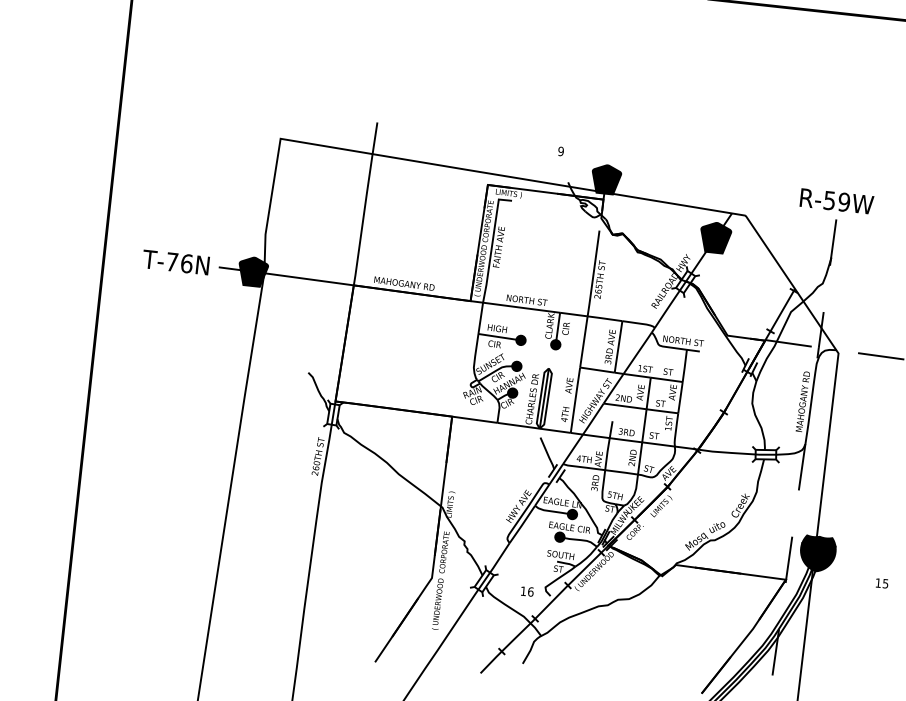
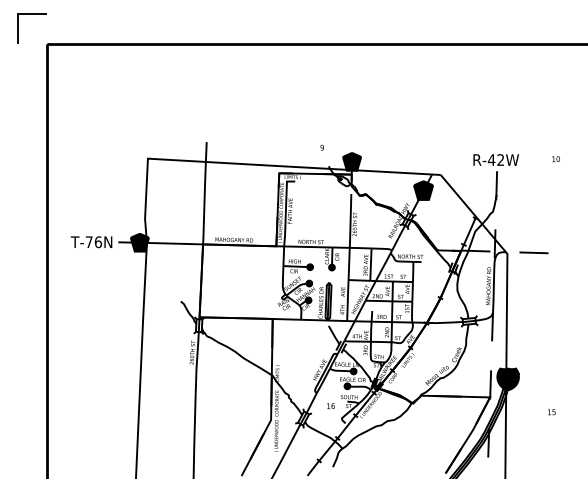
text: (835, 200) -> (495, 159), R-59W -> R-42W
text: (881, 583) -> (551, 412), moved
text: (526, 592) -> (330, 406), moved

